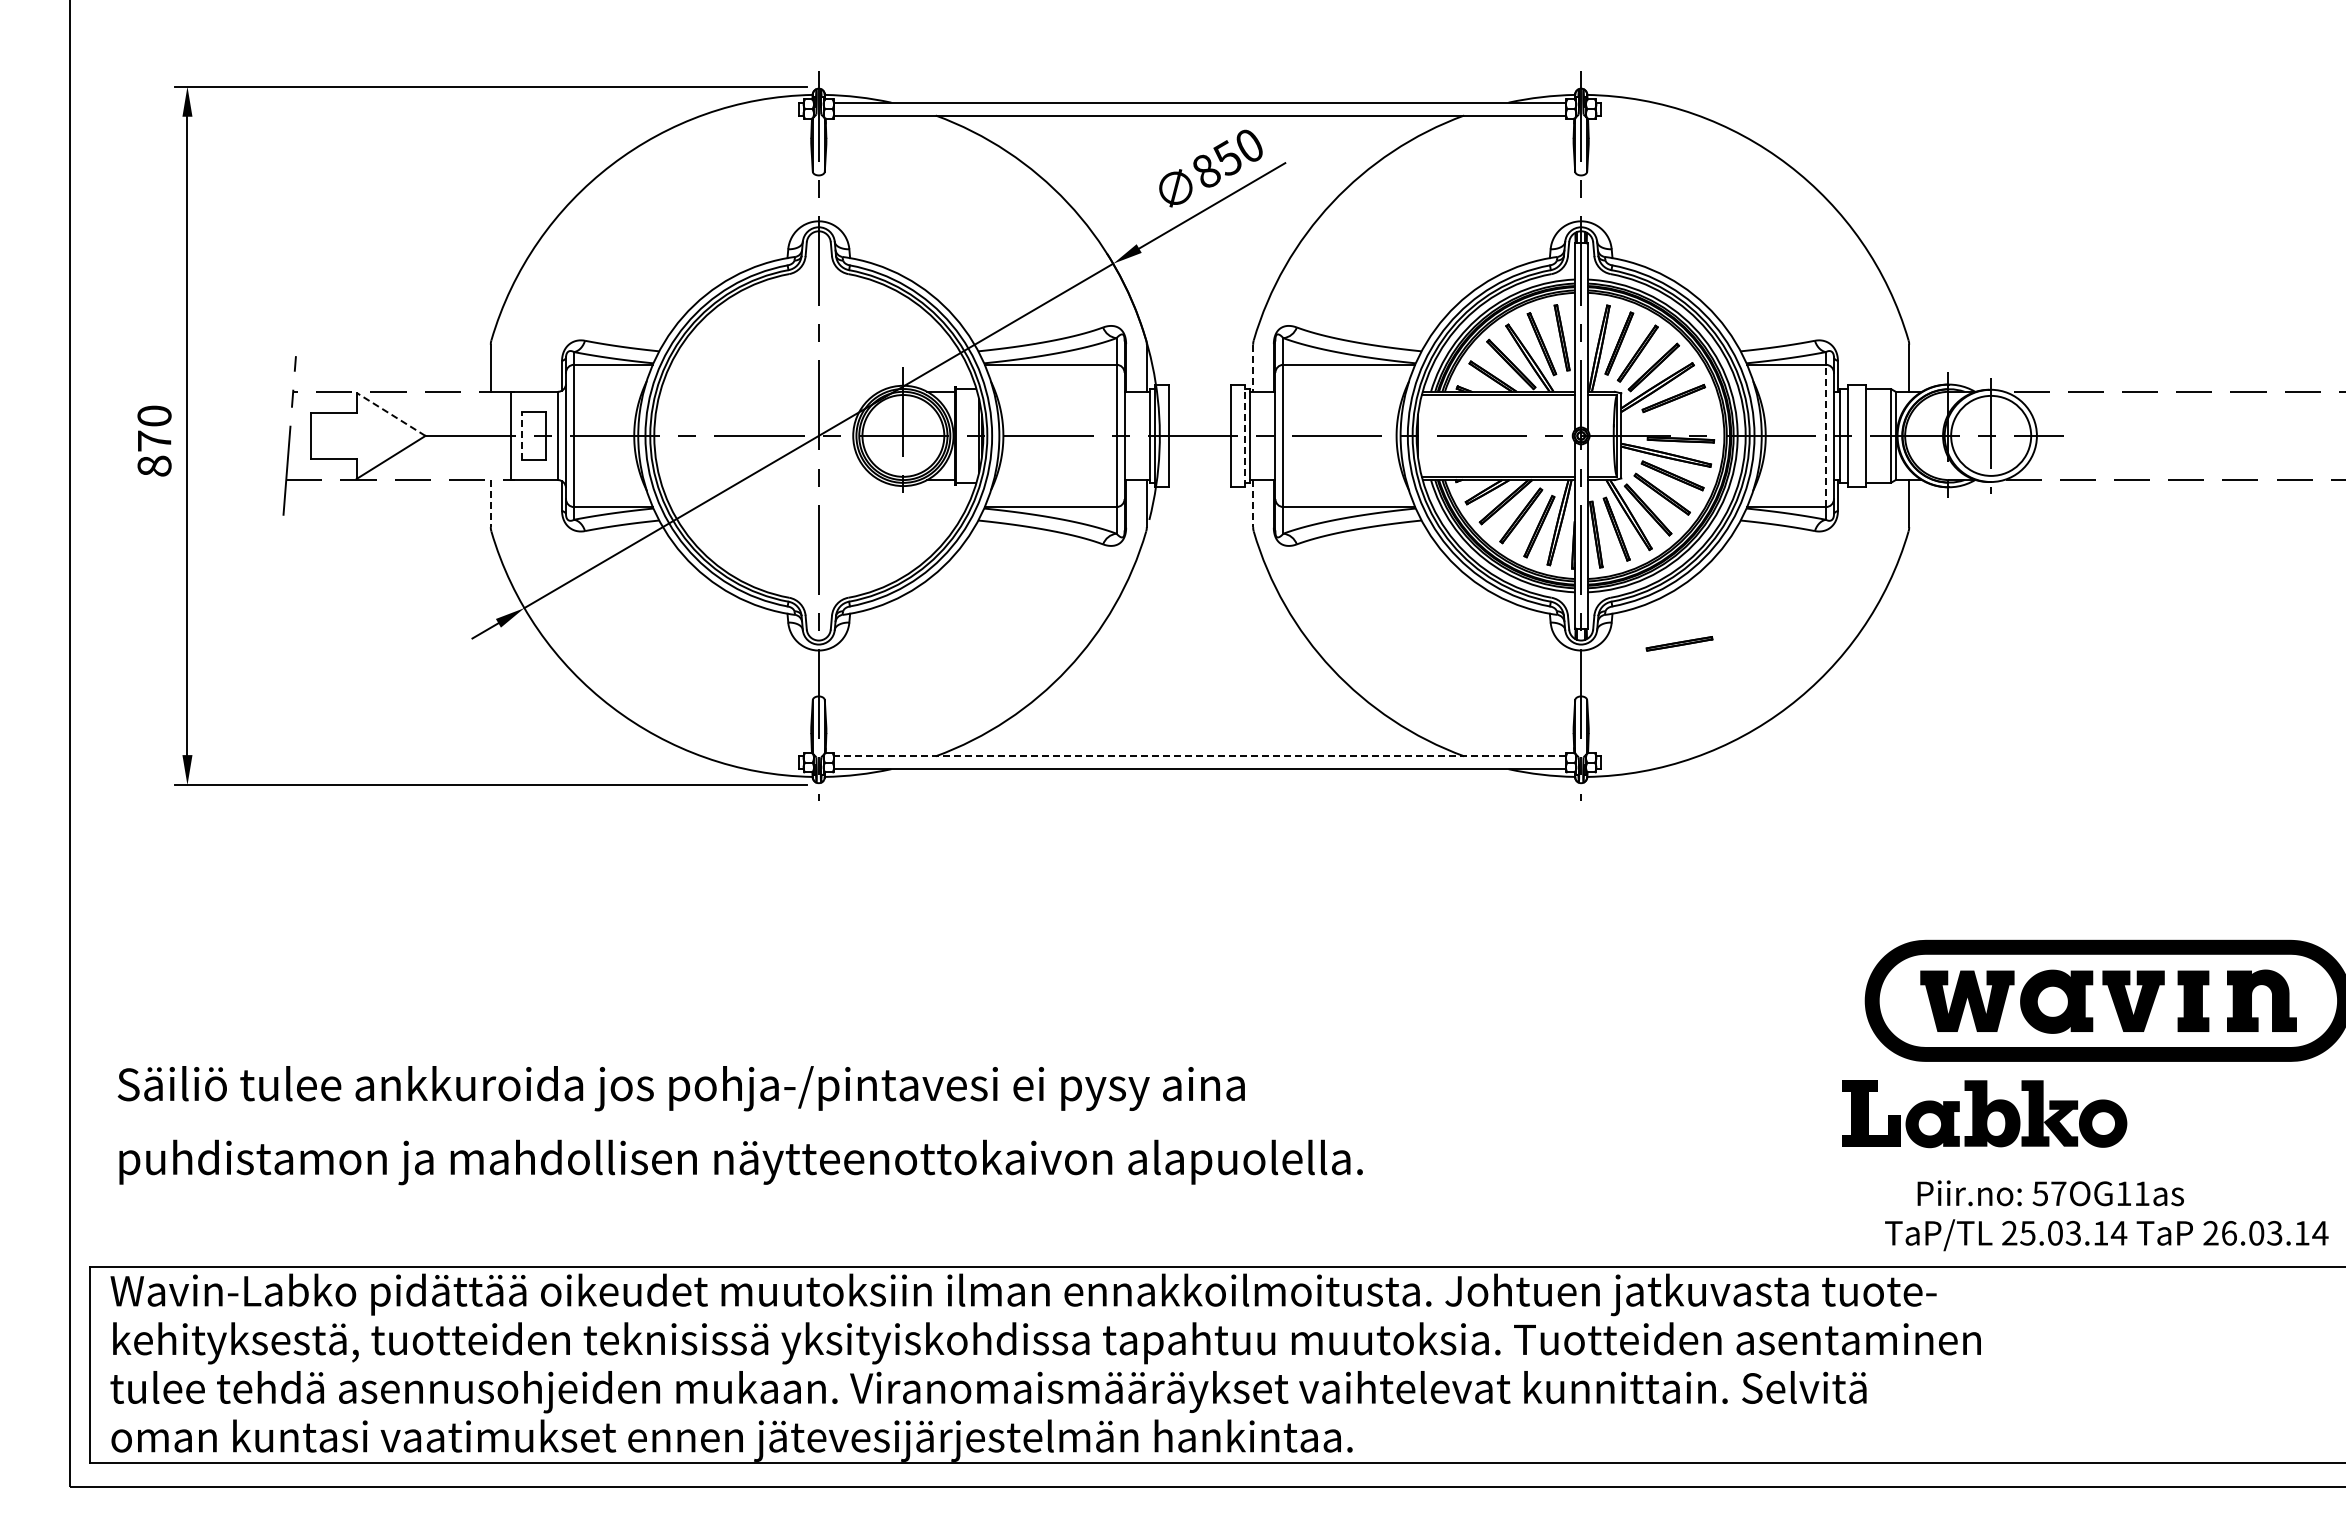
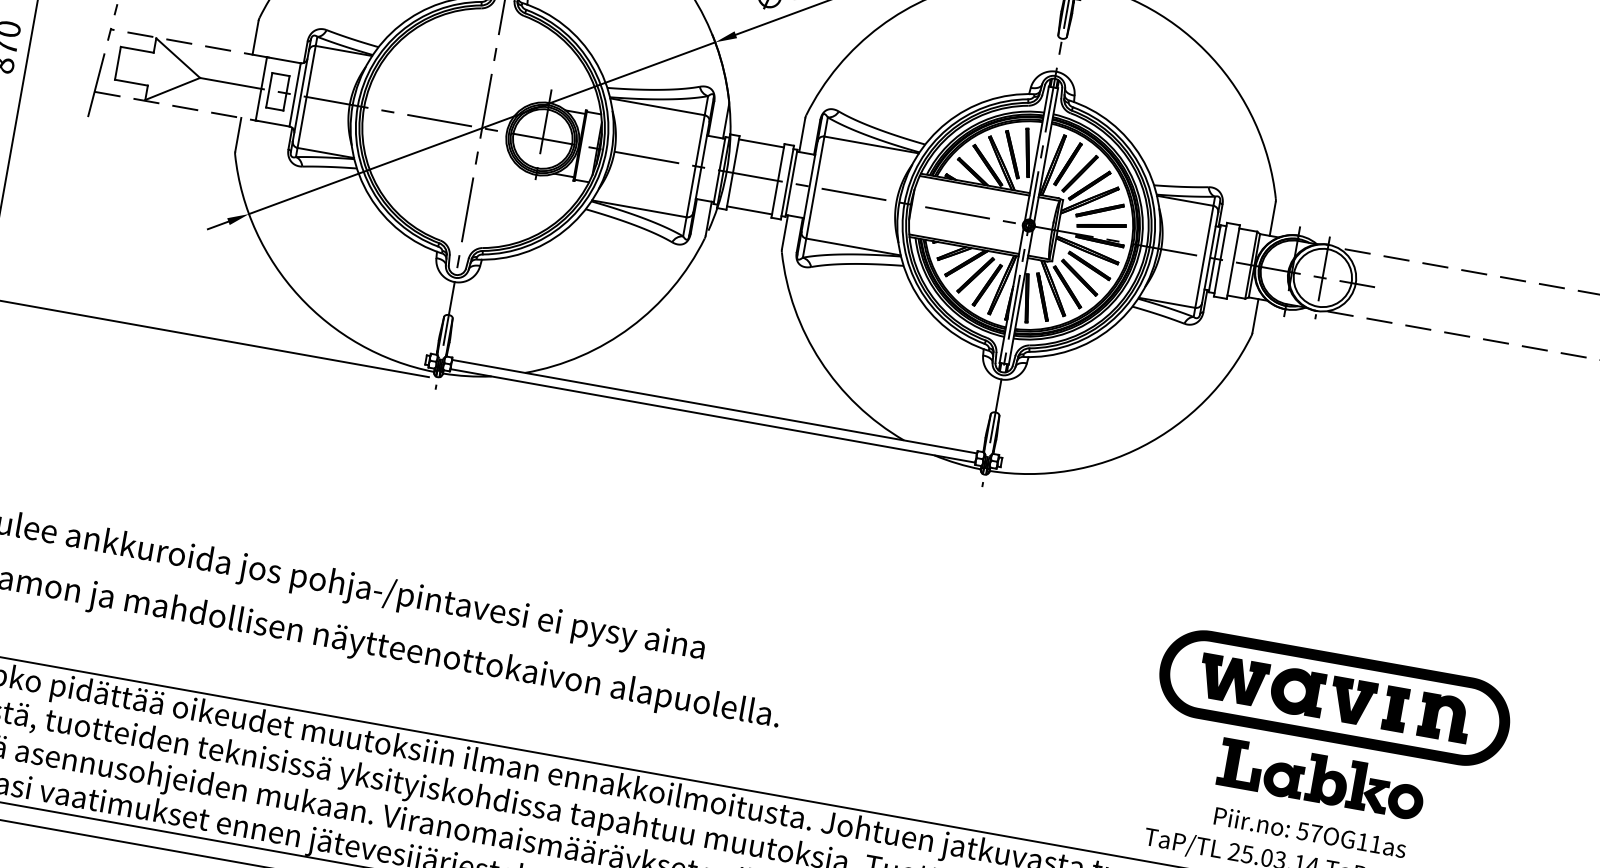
line: (1253, 368) -> (802, 135), dashed -> solid
line: (1199, 389) -> (761, 143), added
line: (391, 414) -> (178, 58), dashed -> solid
line: (521, 435) -> (269, 89), dashed -> solid
line: (1244, 435) -> (787, 182), dashed -> solid
line: (1825, 435) -> (1204, 256), dashed -> solid
line: (1199, 482) -> (749, 210), added
line: (490, 504) -> (237, 135), dashed -> solid
line: (1253, 504) -> (785, 232), dashed -> solid
part: (1679, 643) -> (1101, 225), moved
line: (1199, 756) -> (714, 406), dashed -> solid
part: (1984, 1114) -> (1321, 779), moved
text: (2050, 1193) -> (1310, 832), moved

